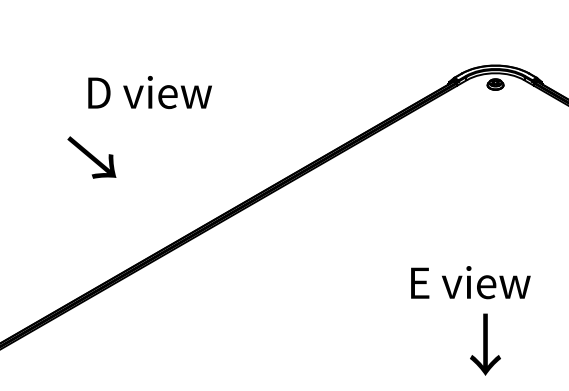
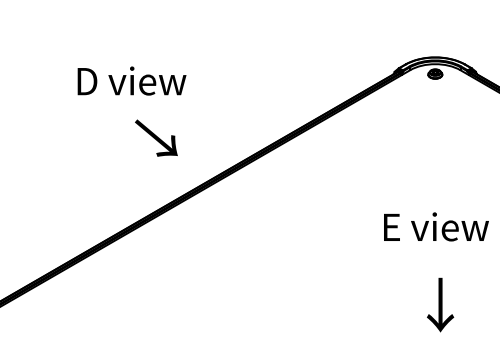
text: (91, 157) -> (156, 138), moved
text: (470, 282) -> (436, 226), moved
text: (485, 344) -> (440, 304), moved

